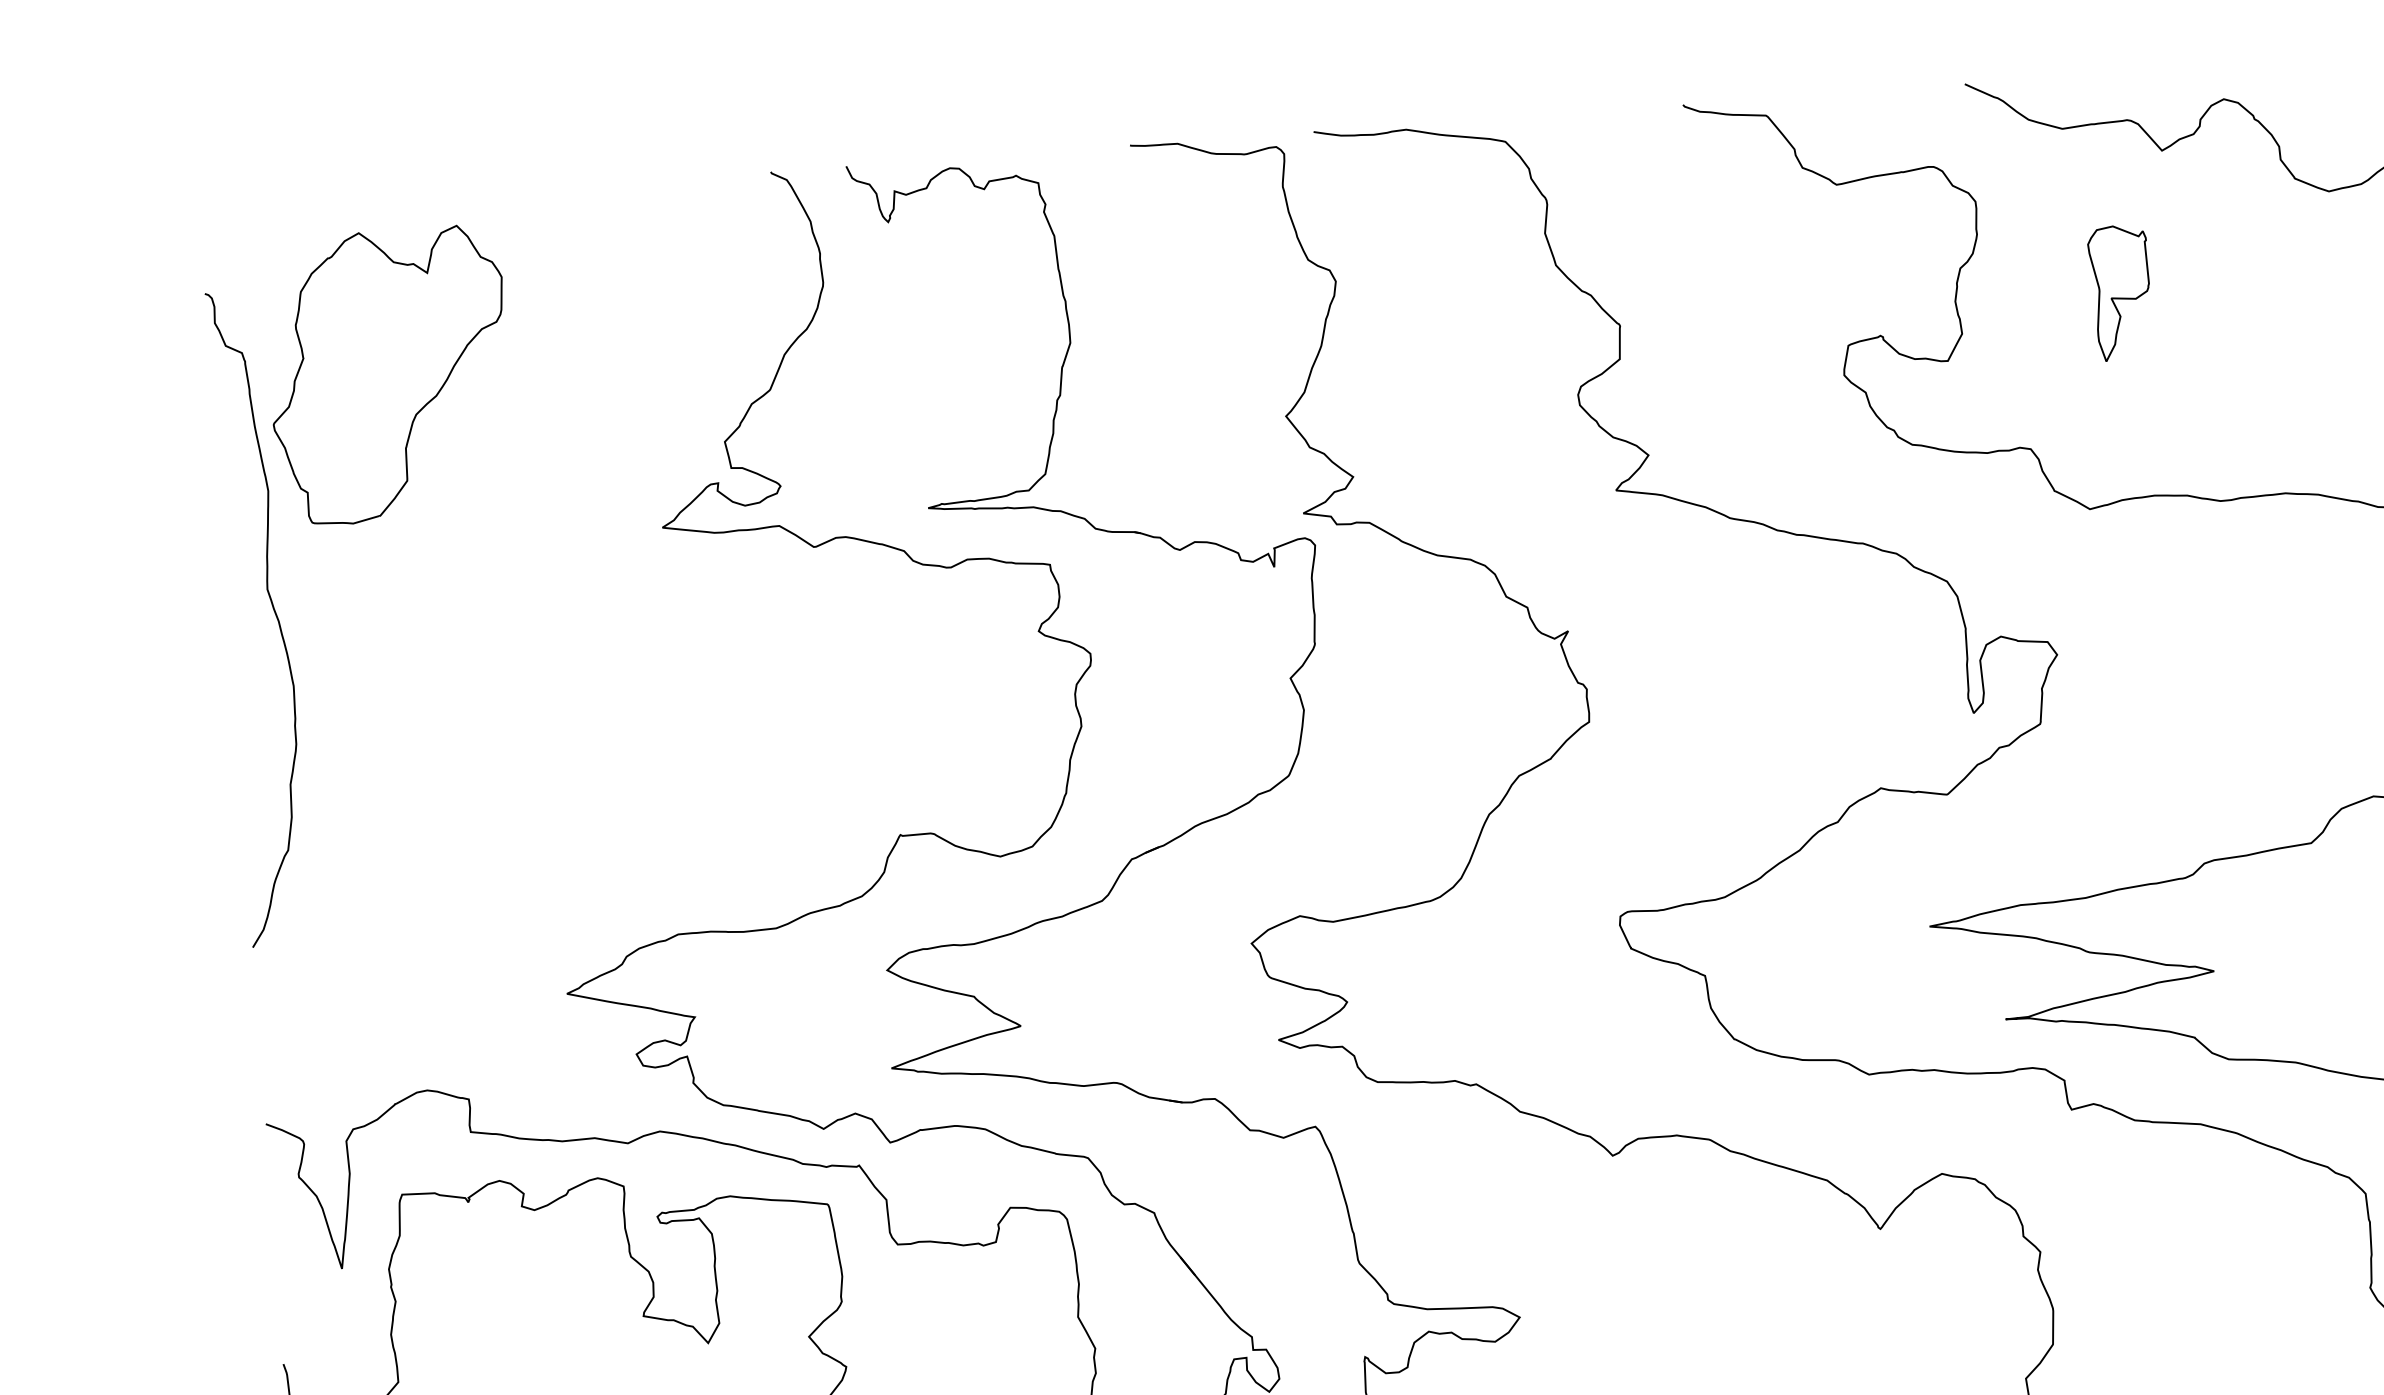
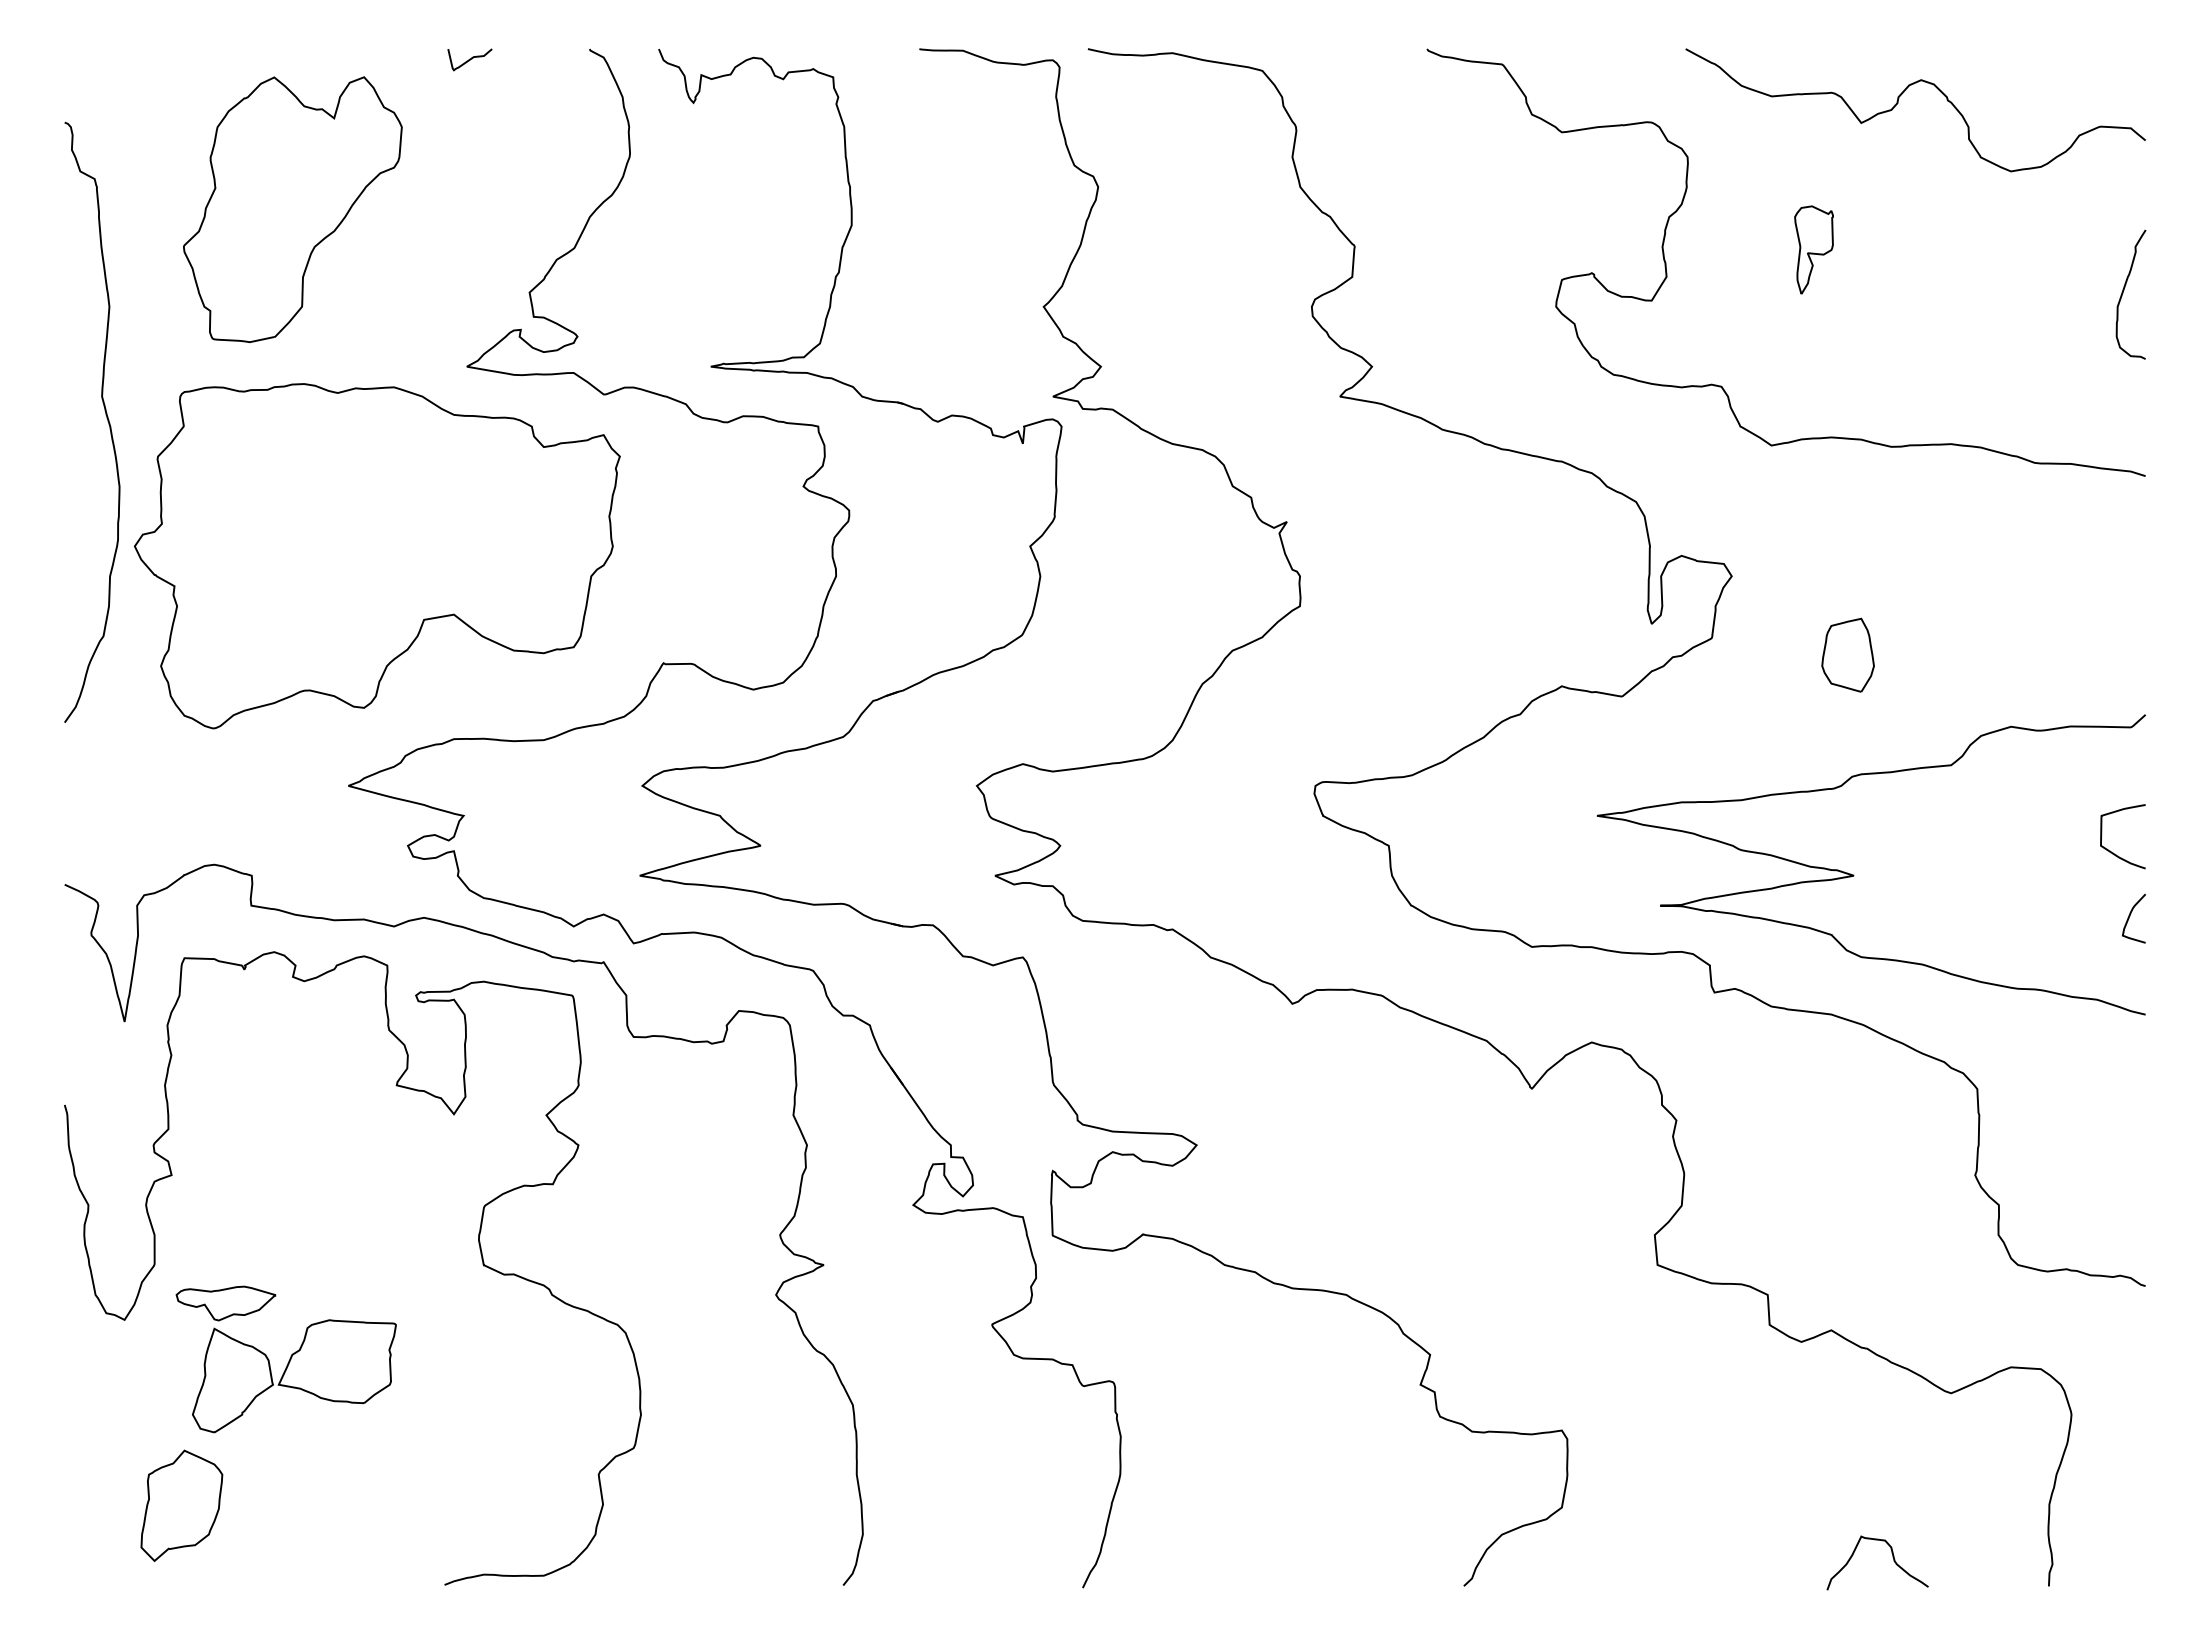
curve: (640, 192) -> (469, 59), added
part: (2120, 292) -> (1813, 249), size x0.71
part: (389, 375) -> (292, 209), moved
part: (2189, 730) -> (1847, 654), added
part: (579, 741) -> (376, 556), added

